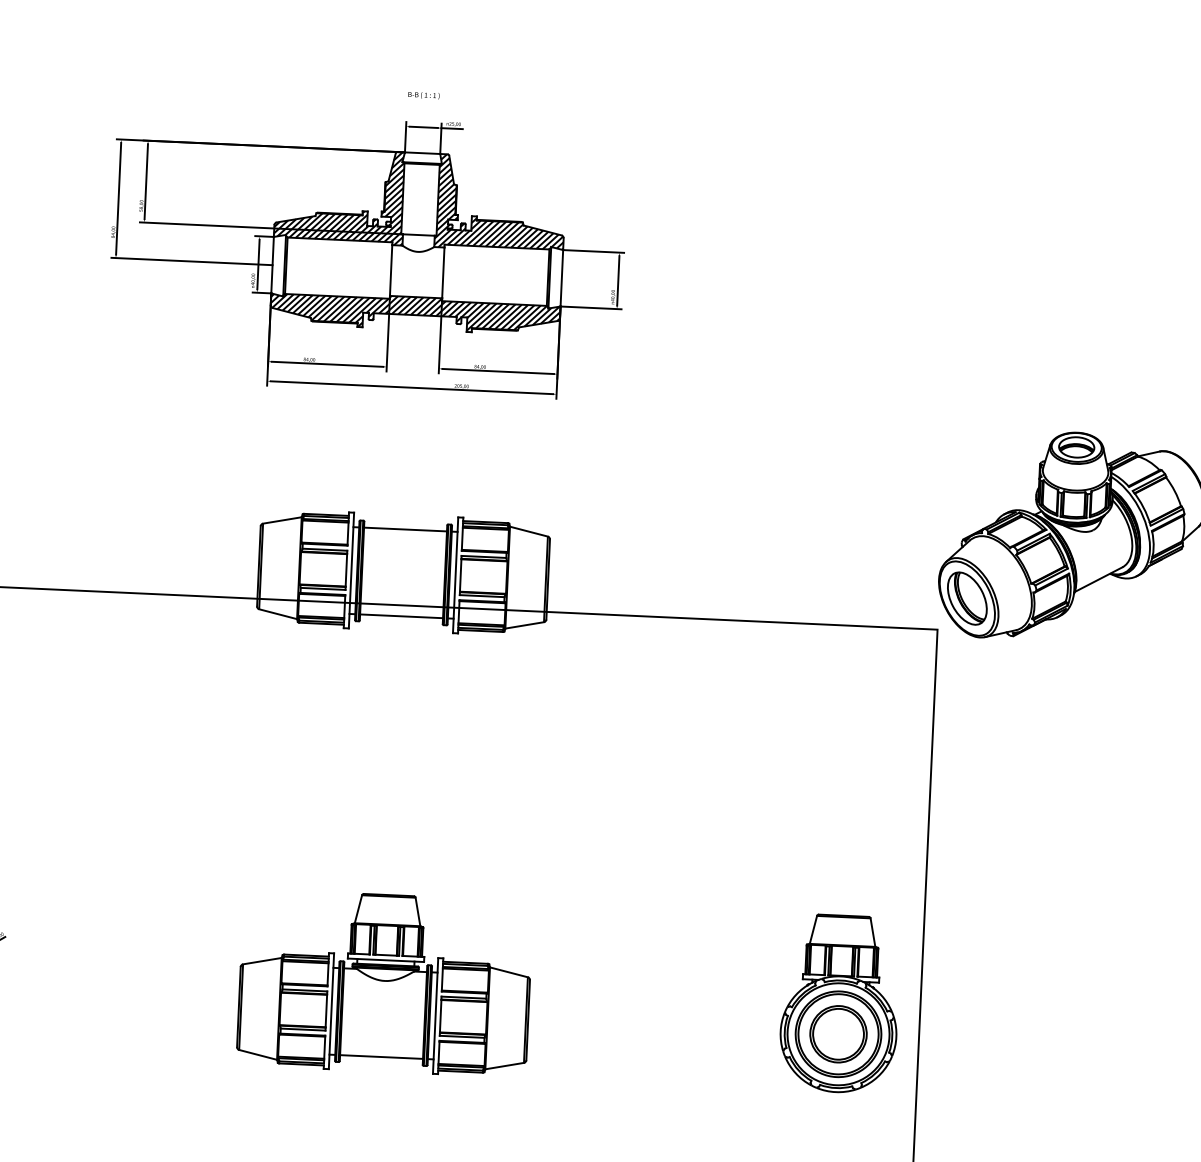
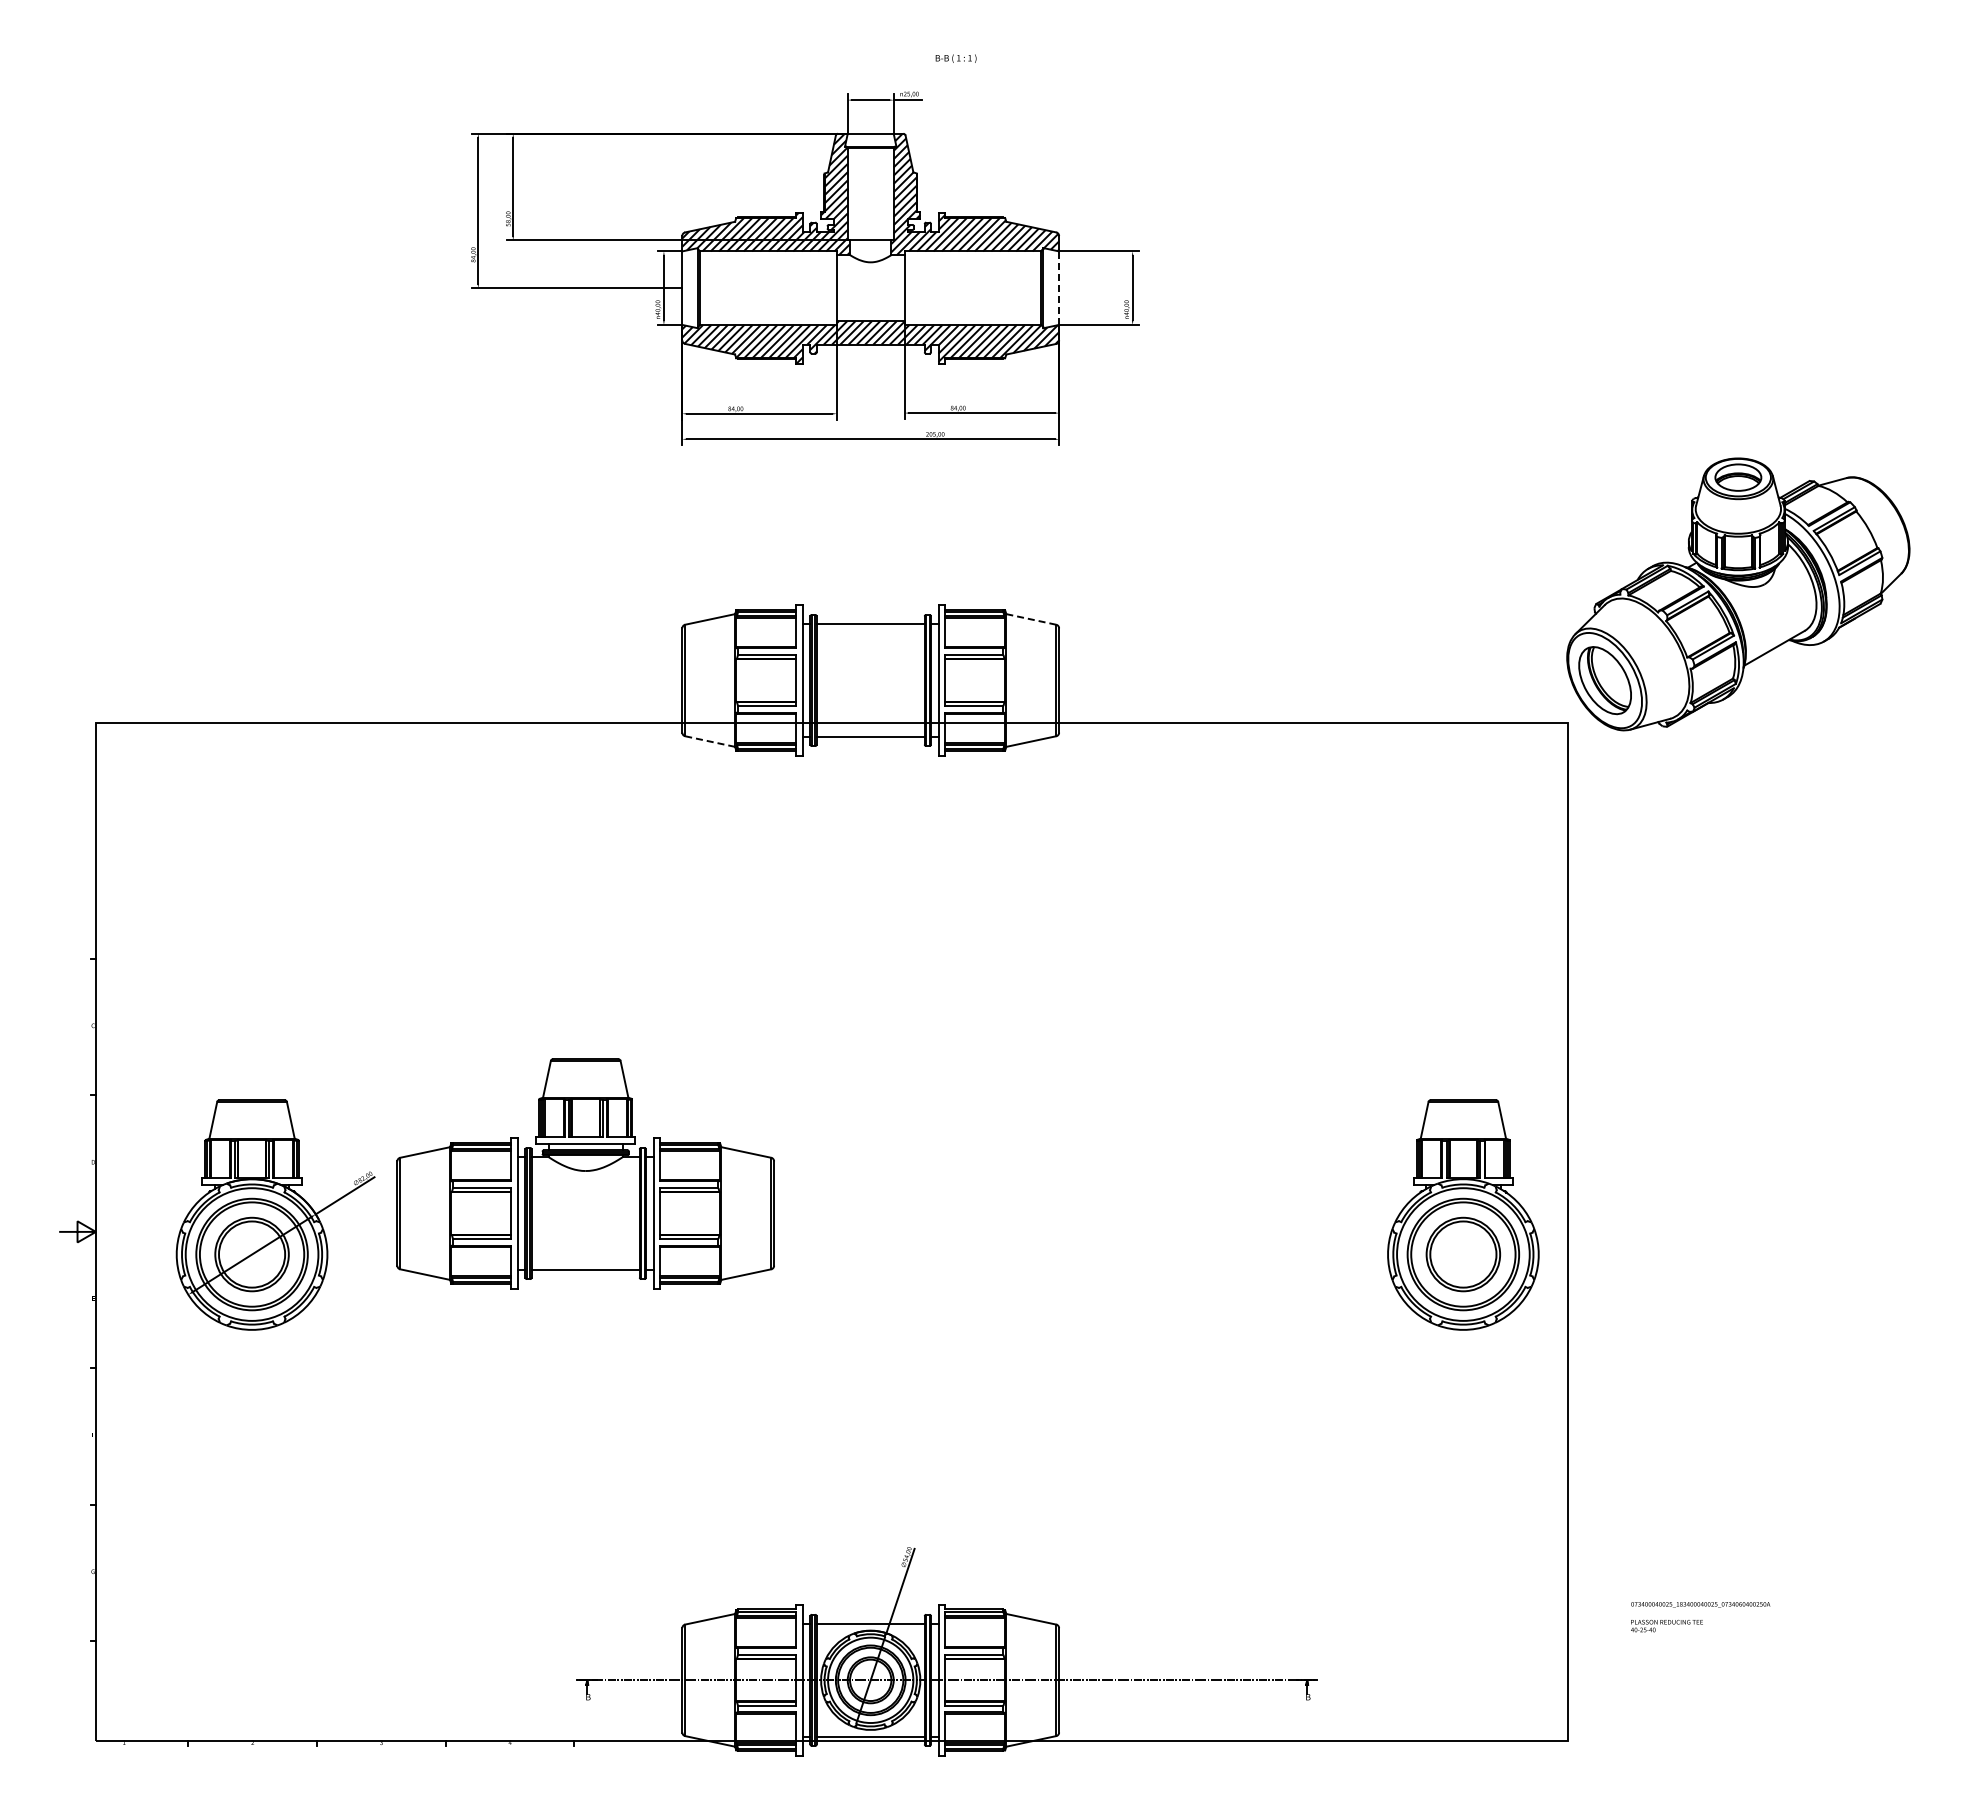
text: (423, 95) -> (955, 58), moved
line: (562, 278) -> (1059, 288), solid -> dashed
line: (528, 531) -> (1030, 619), solid -> dashed
line: (278, 614) -> (710, 741), solid -> dashed
part: (384, 982) -> (585, 1173), moved

